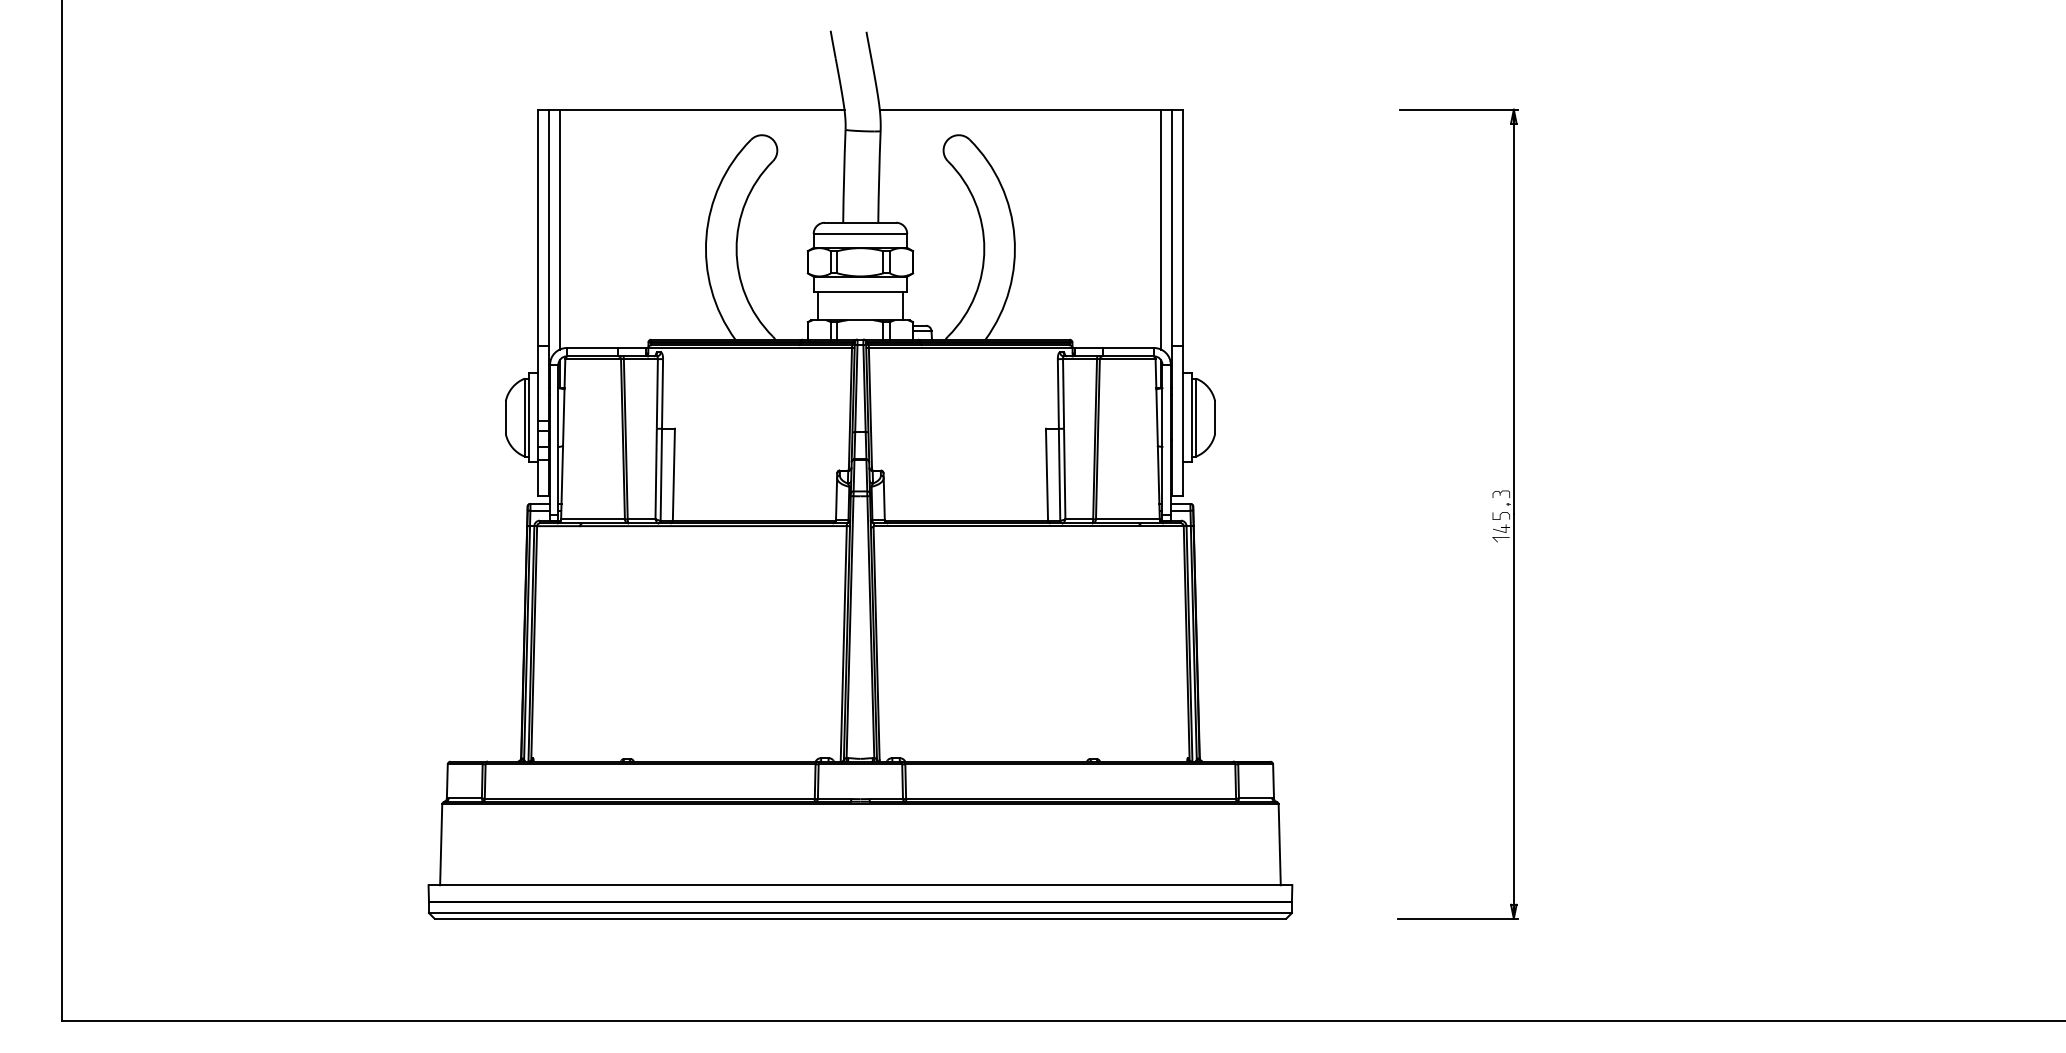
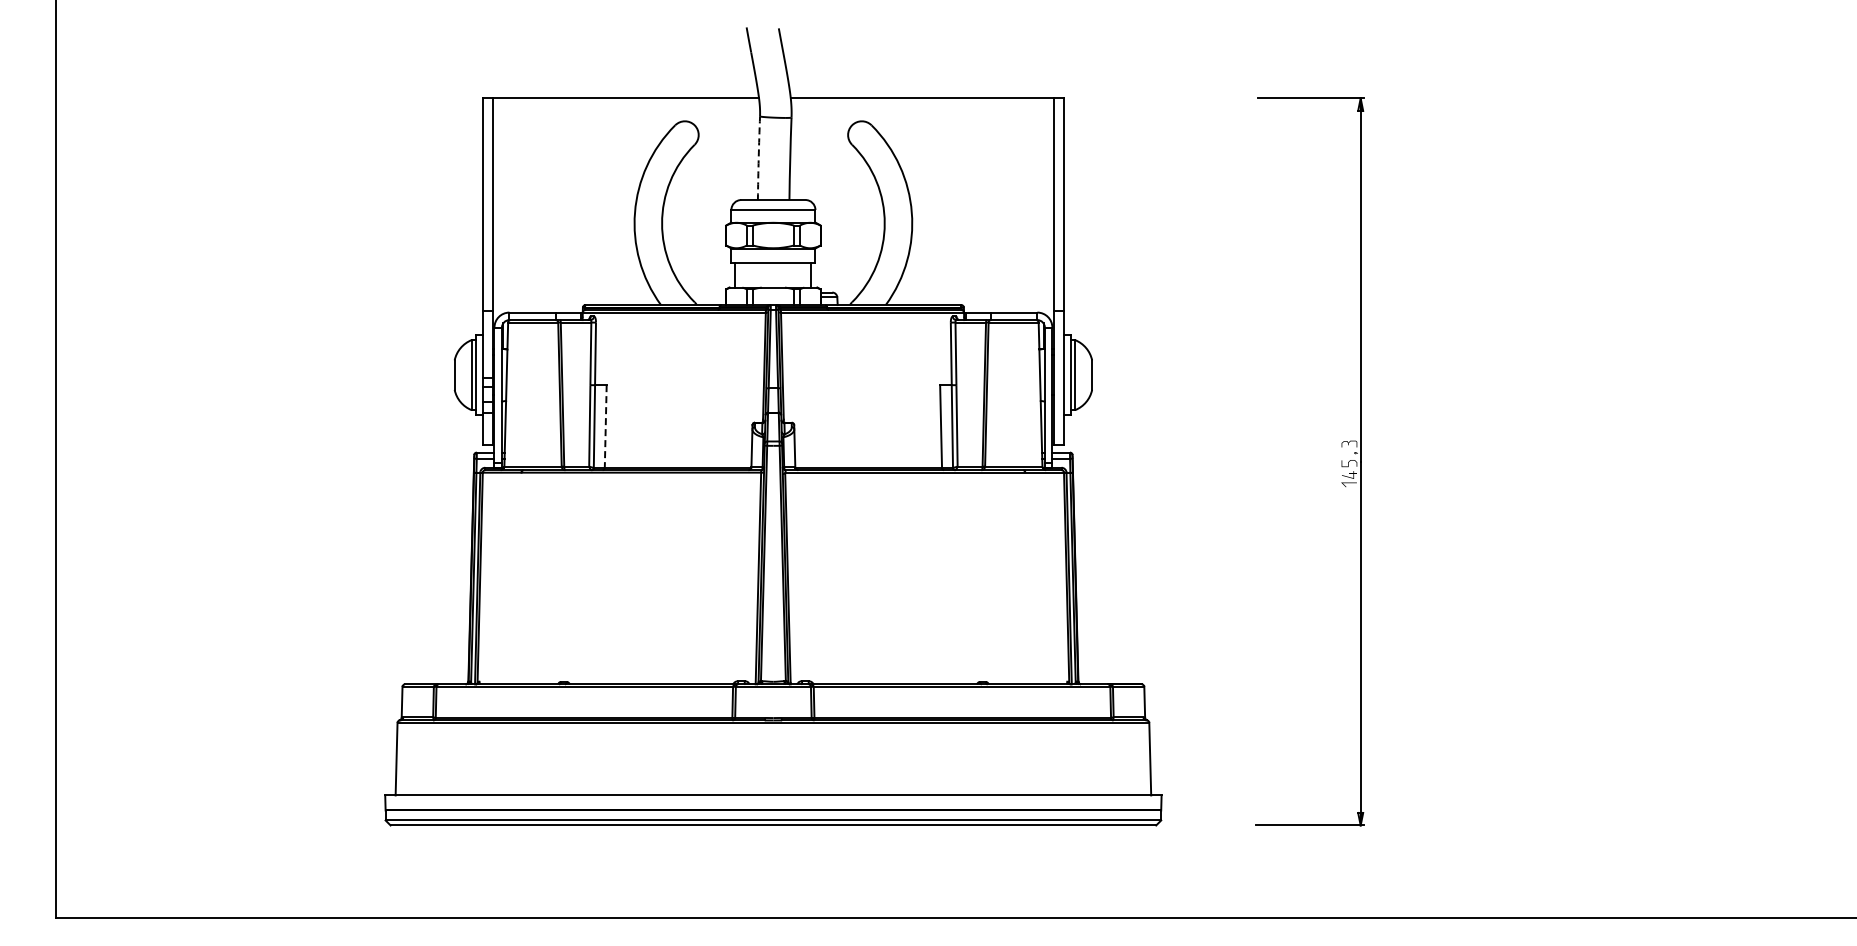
arc: (843, 176) -> (758, 158), solid -> dashed
line: (560, 228) -> (503, 205), removed
line: (1160, 228) -> (1043, 205), removed
line: (673, 474) -> (605, 426), solid -> dashed

